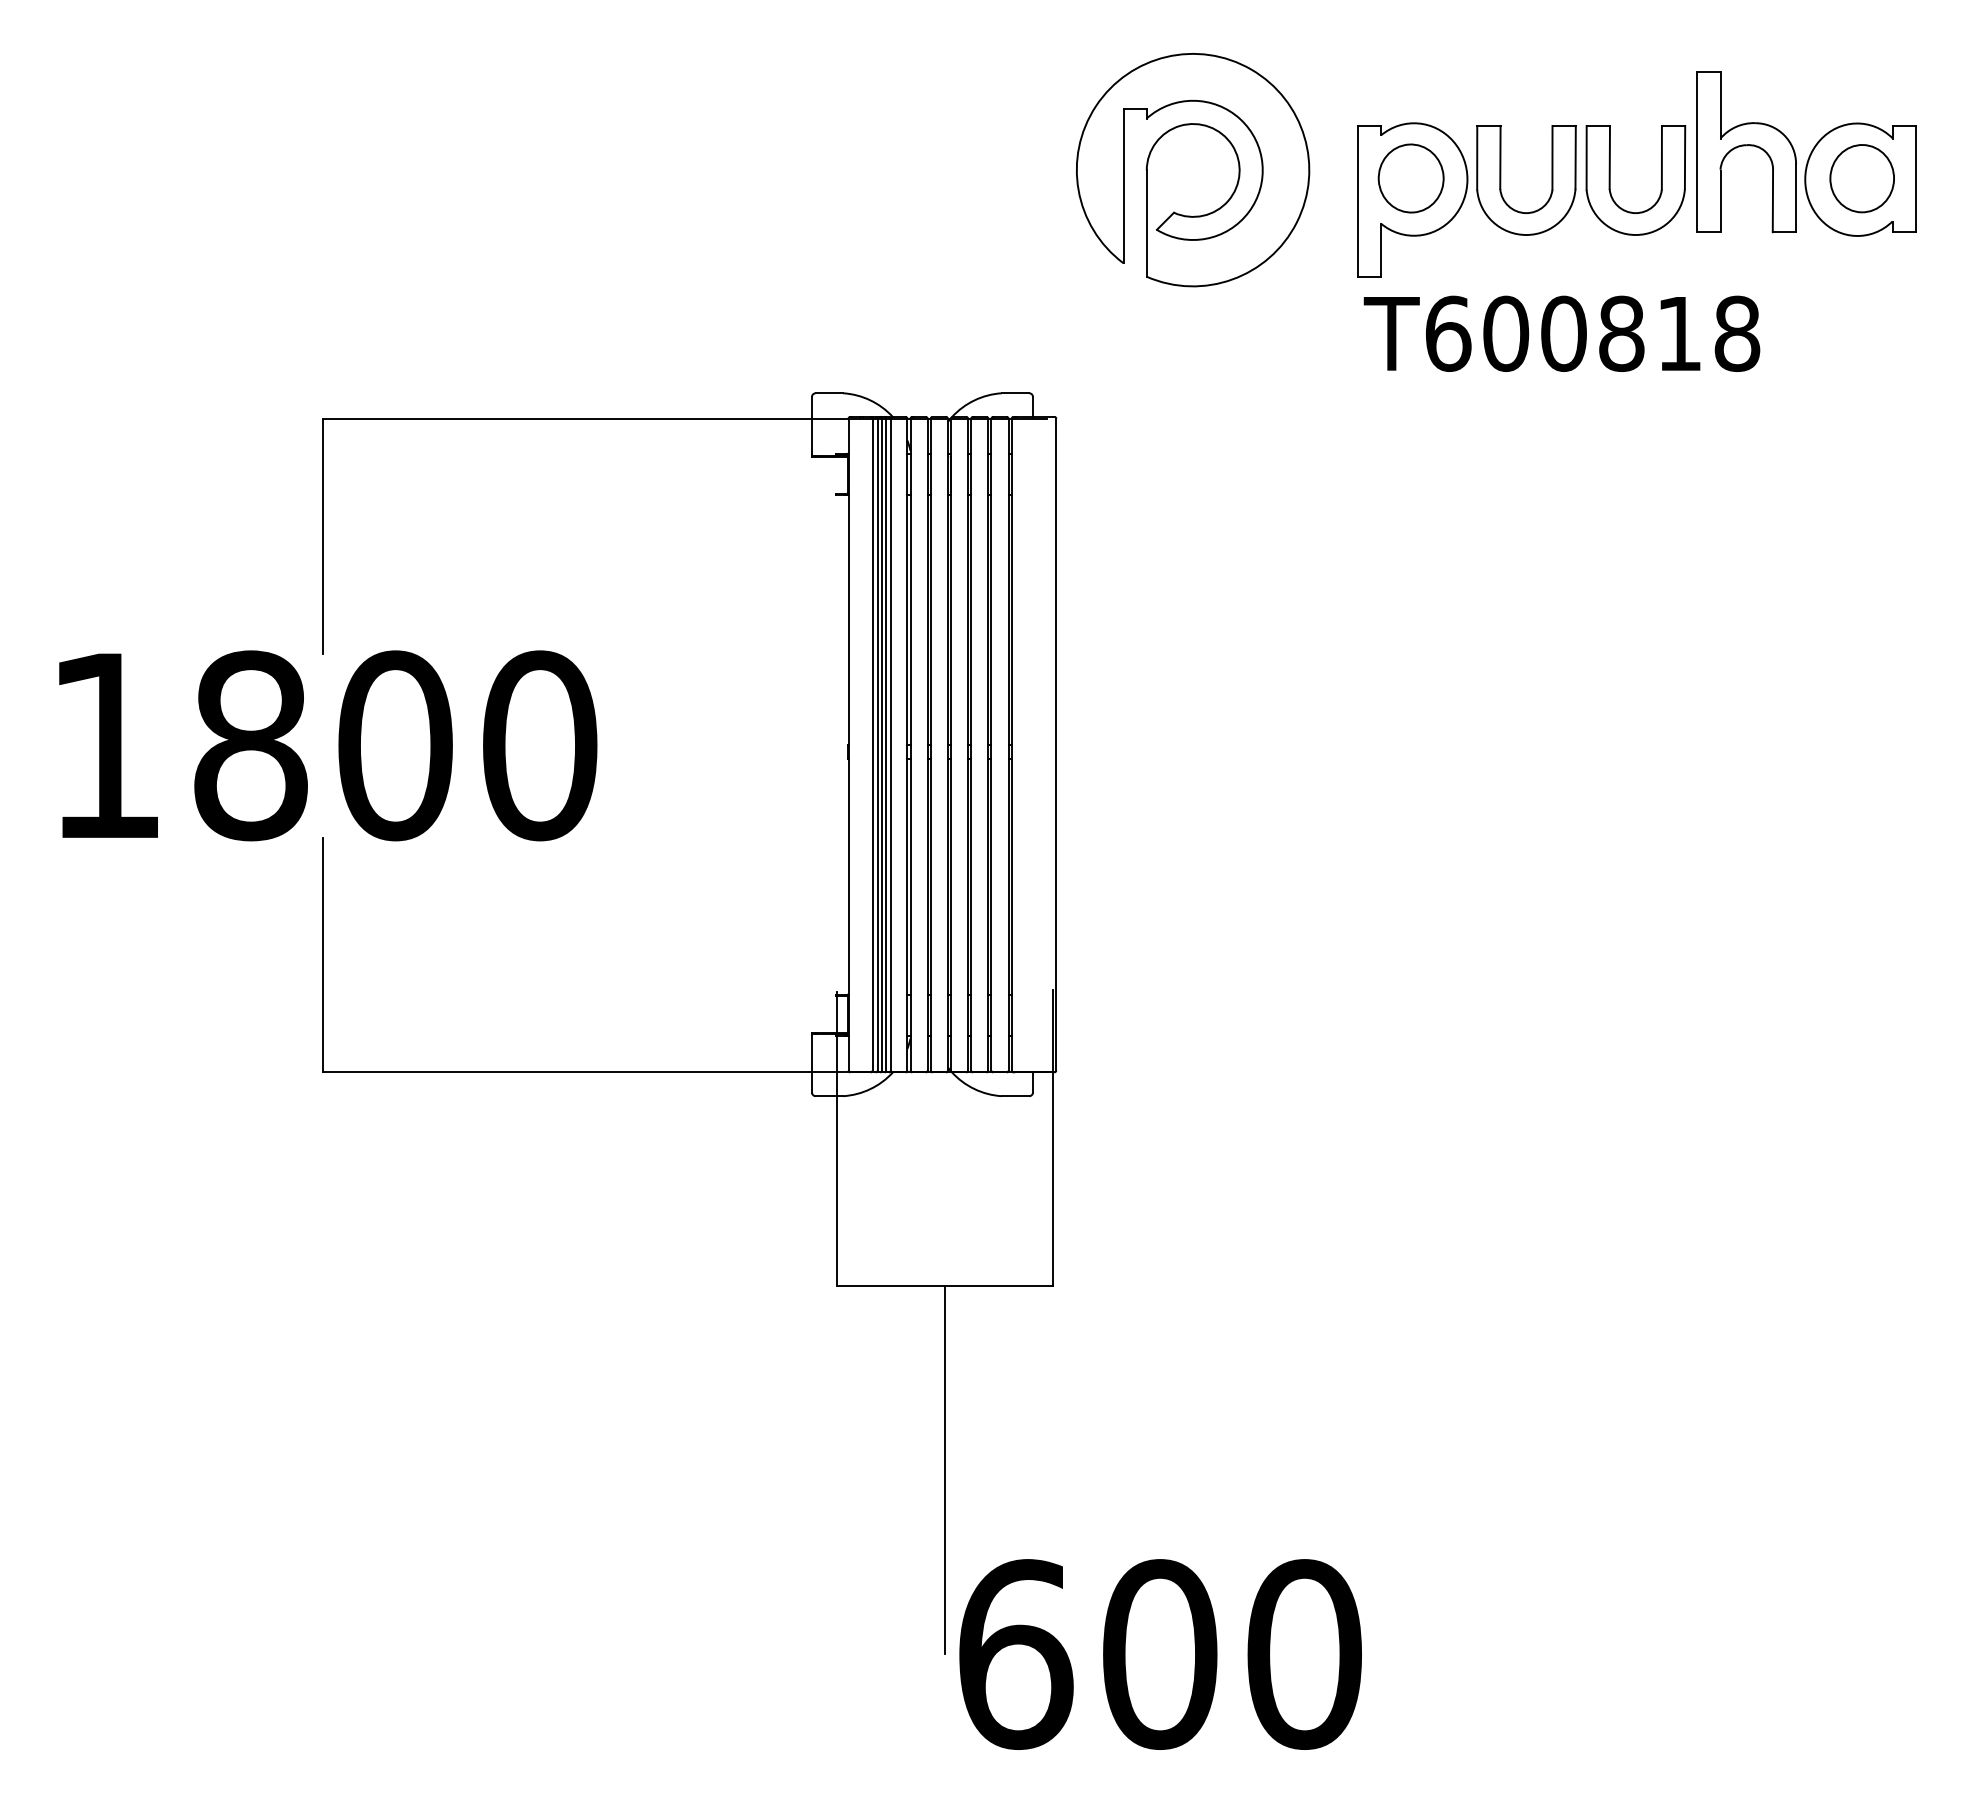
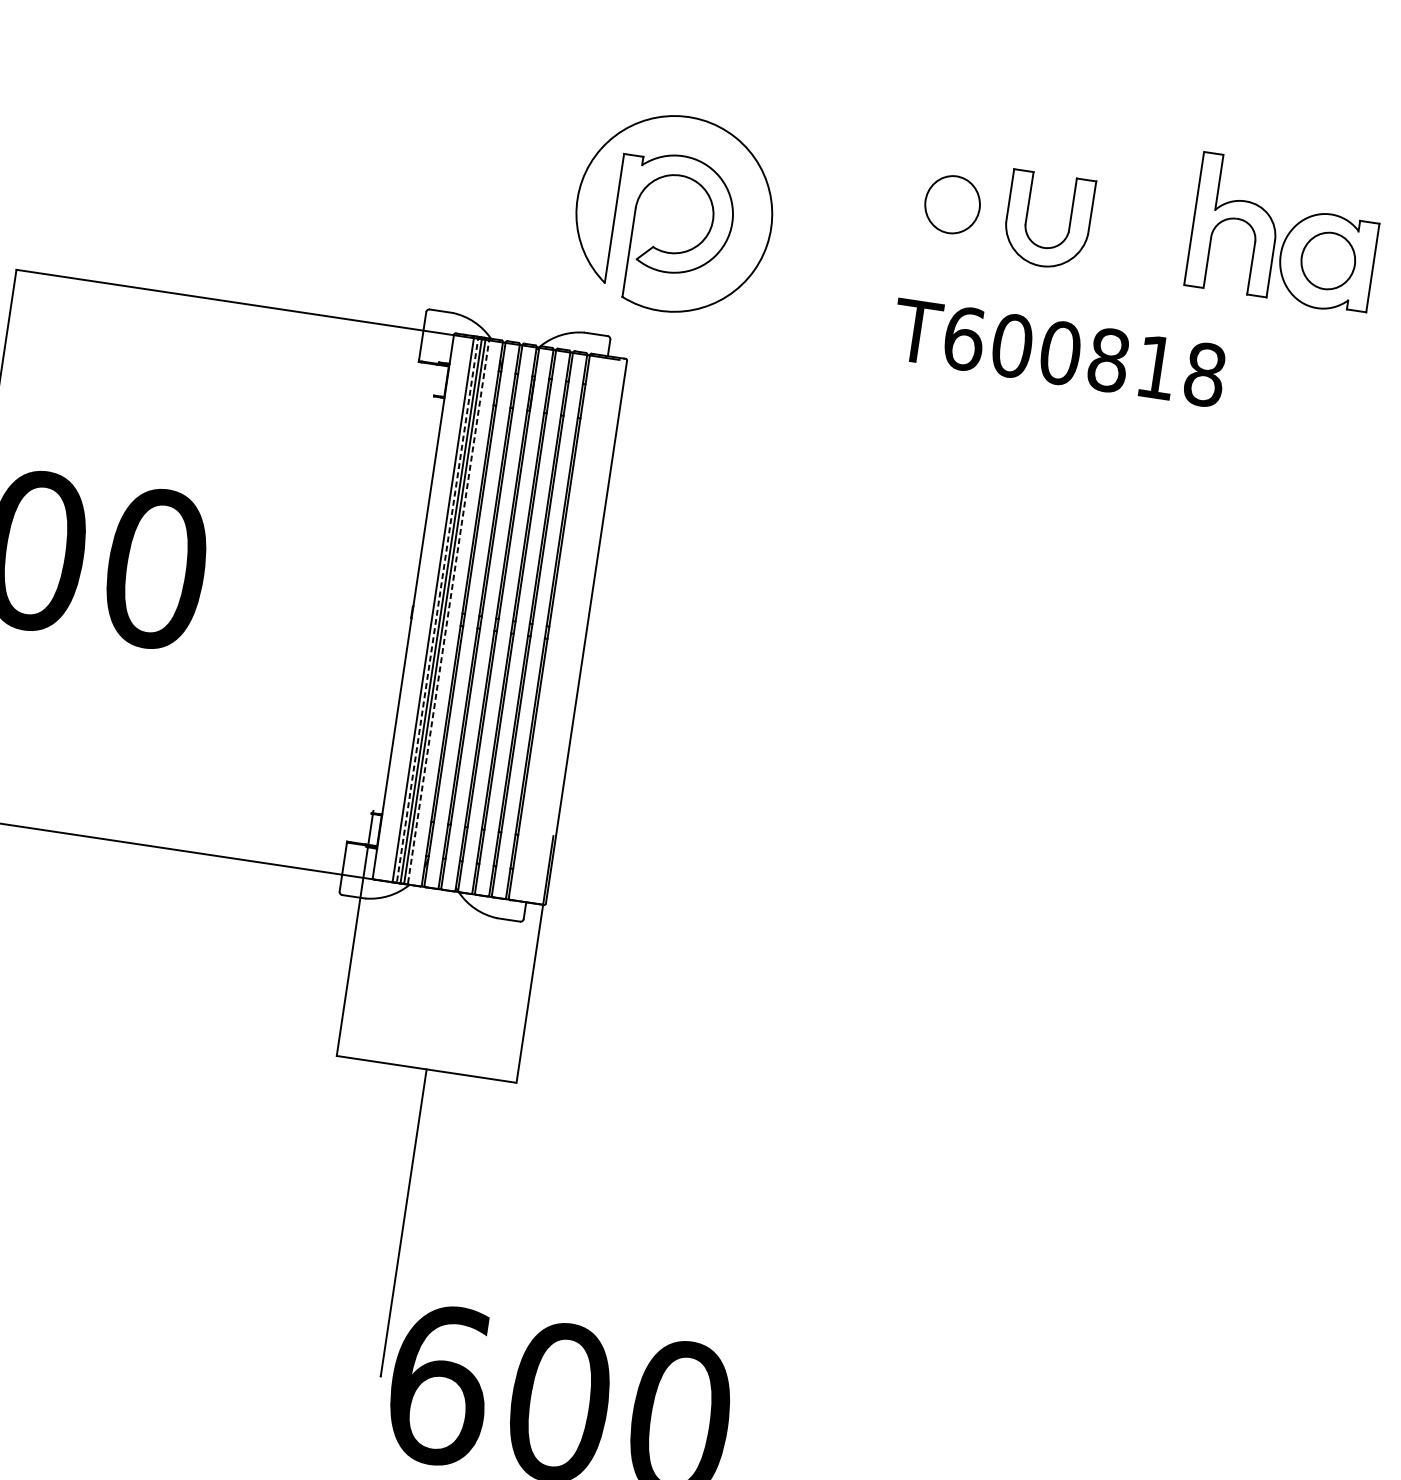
part: (1193, 170) -> (674, 214), moved
part: (1610, 180) -> (1118, 231), removed
part: (1412, 199) -> (951, 222), removed
line: (877, 744) -> (437, 609), solid -> dashed
line: (890, 744) -> (448, 611), solid -> dashed

